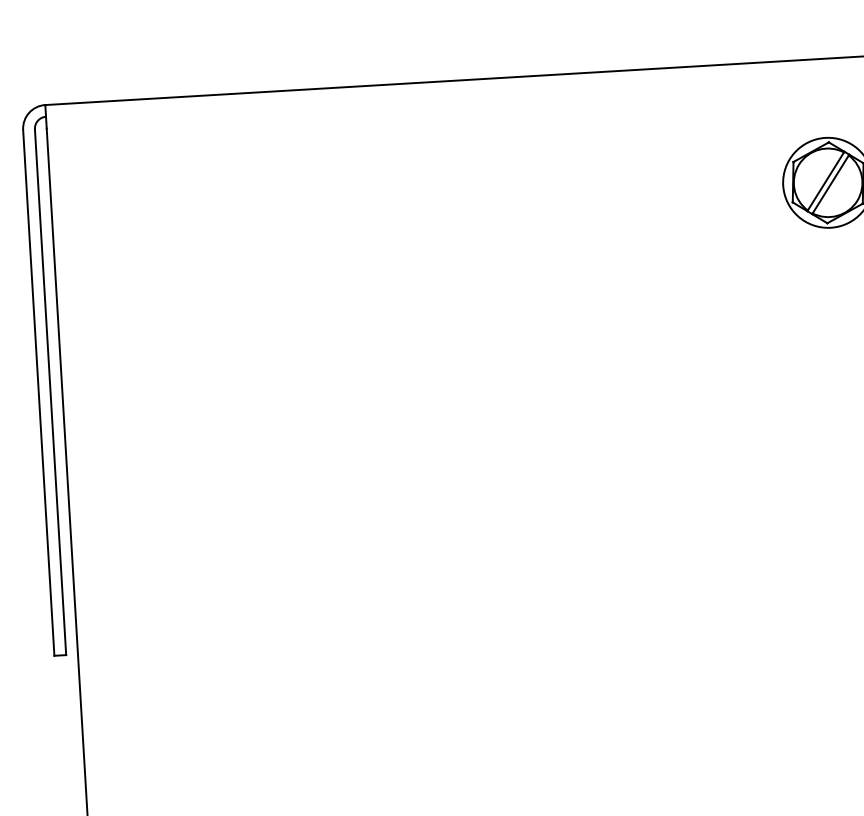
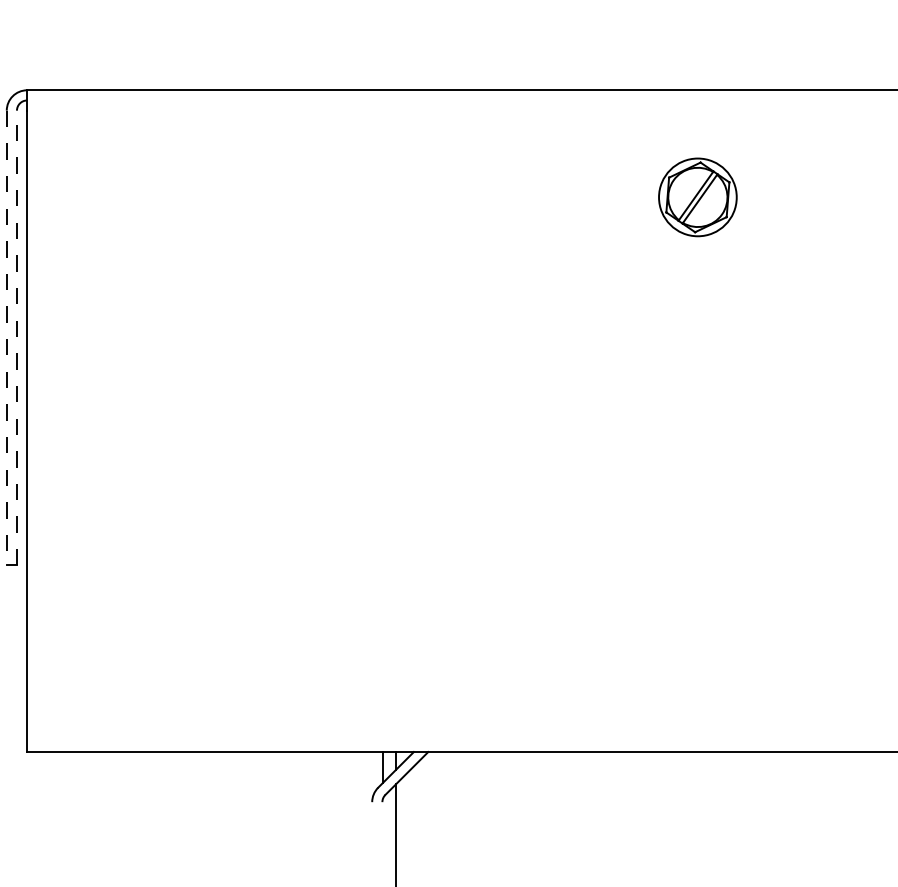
line: (49, 391) -> (16, 337), solid -> dashed
line: (38, 393) -> (6, 338), solid -> dashed

